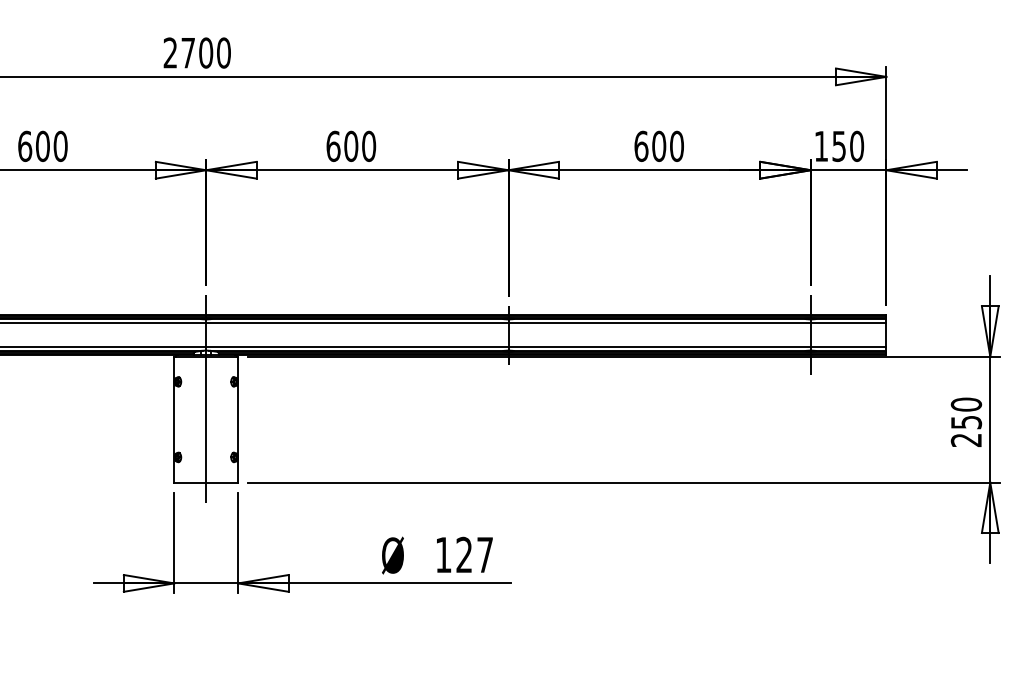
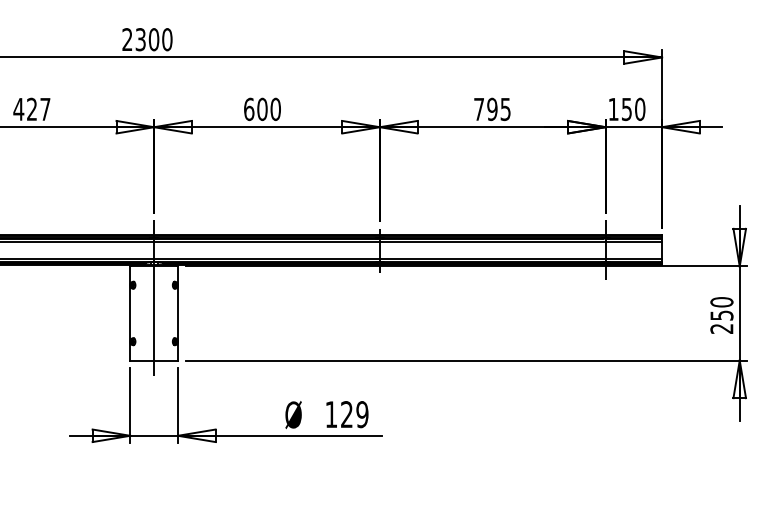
text: (187, 52) -> (140, 39), 2700 -> 2300
text: (42, 146) -> (31, 109), 600 -> 427
text: (659, 146) -> (492, 109), 600 -> 795
text: (485, 554) -> (362, 414), 127 -> 129

